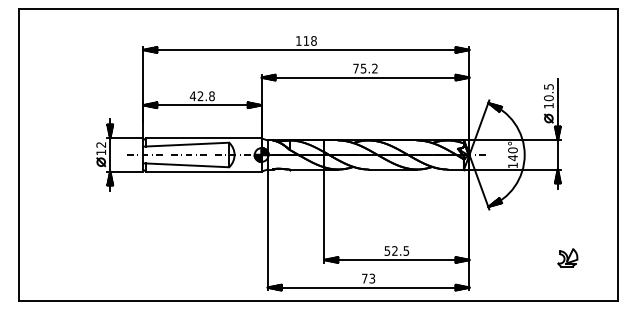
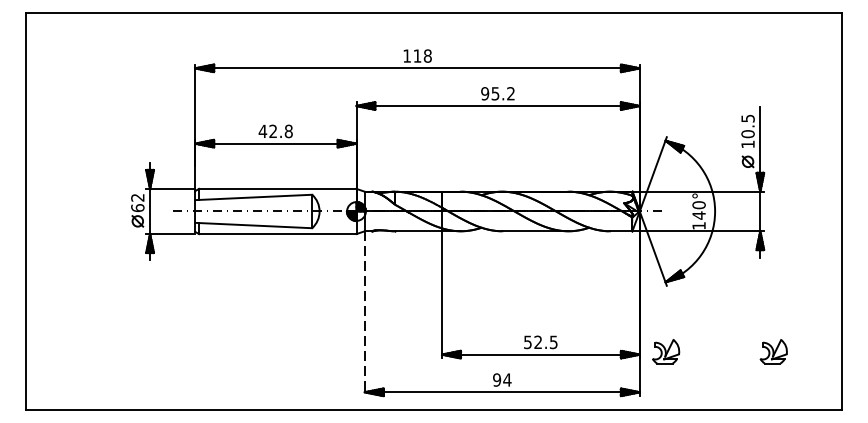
text: (355, 68) -> (484, 93), 75.2 -> 95.2
text: (101, 152) -> (138, 208), 12 -> 62
line: (267, 230) -> (364, 314), solid -> dashed
part: (488, 257) -> (665, 351), added
text: (368, 278) -> (502, 379), 73 -> 94

